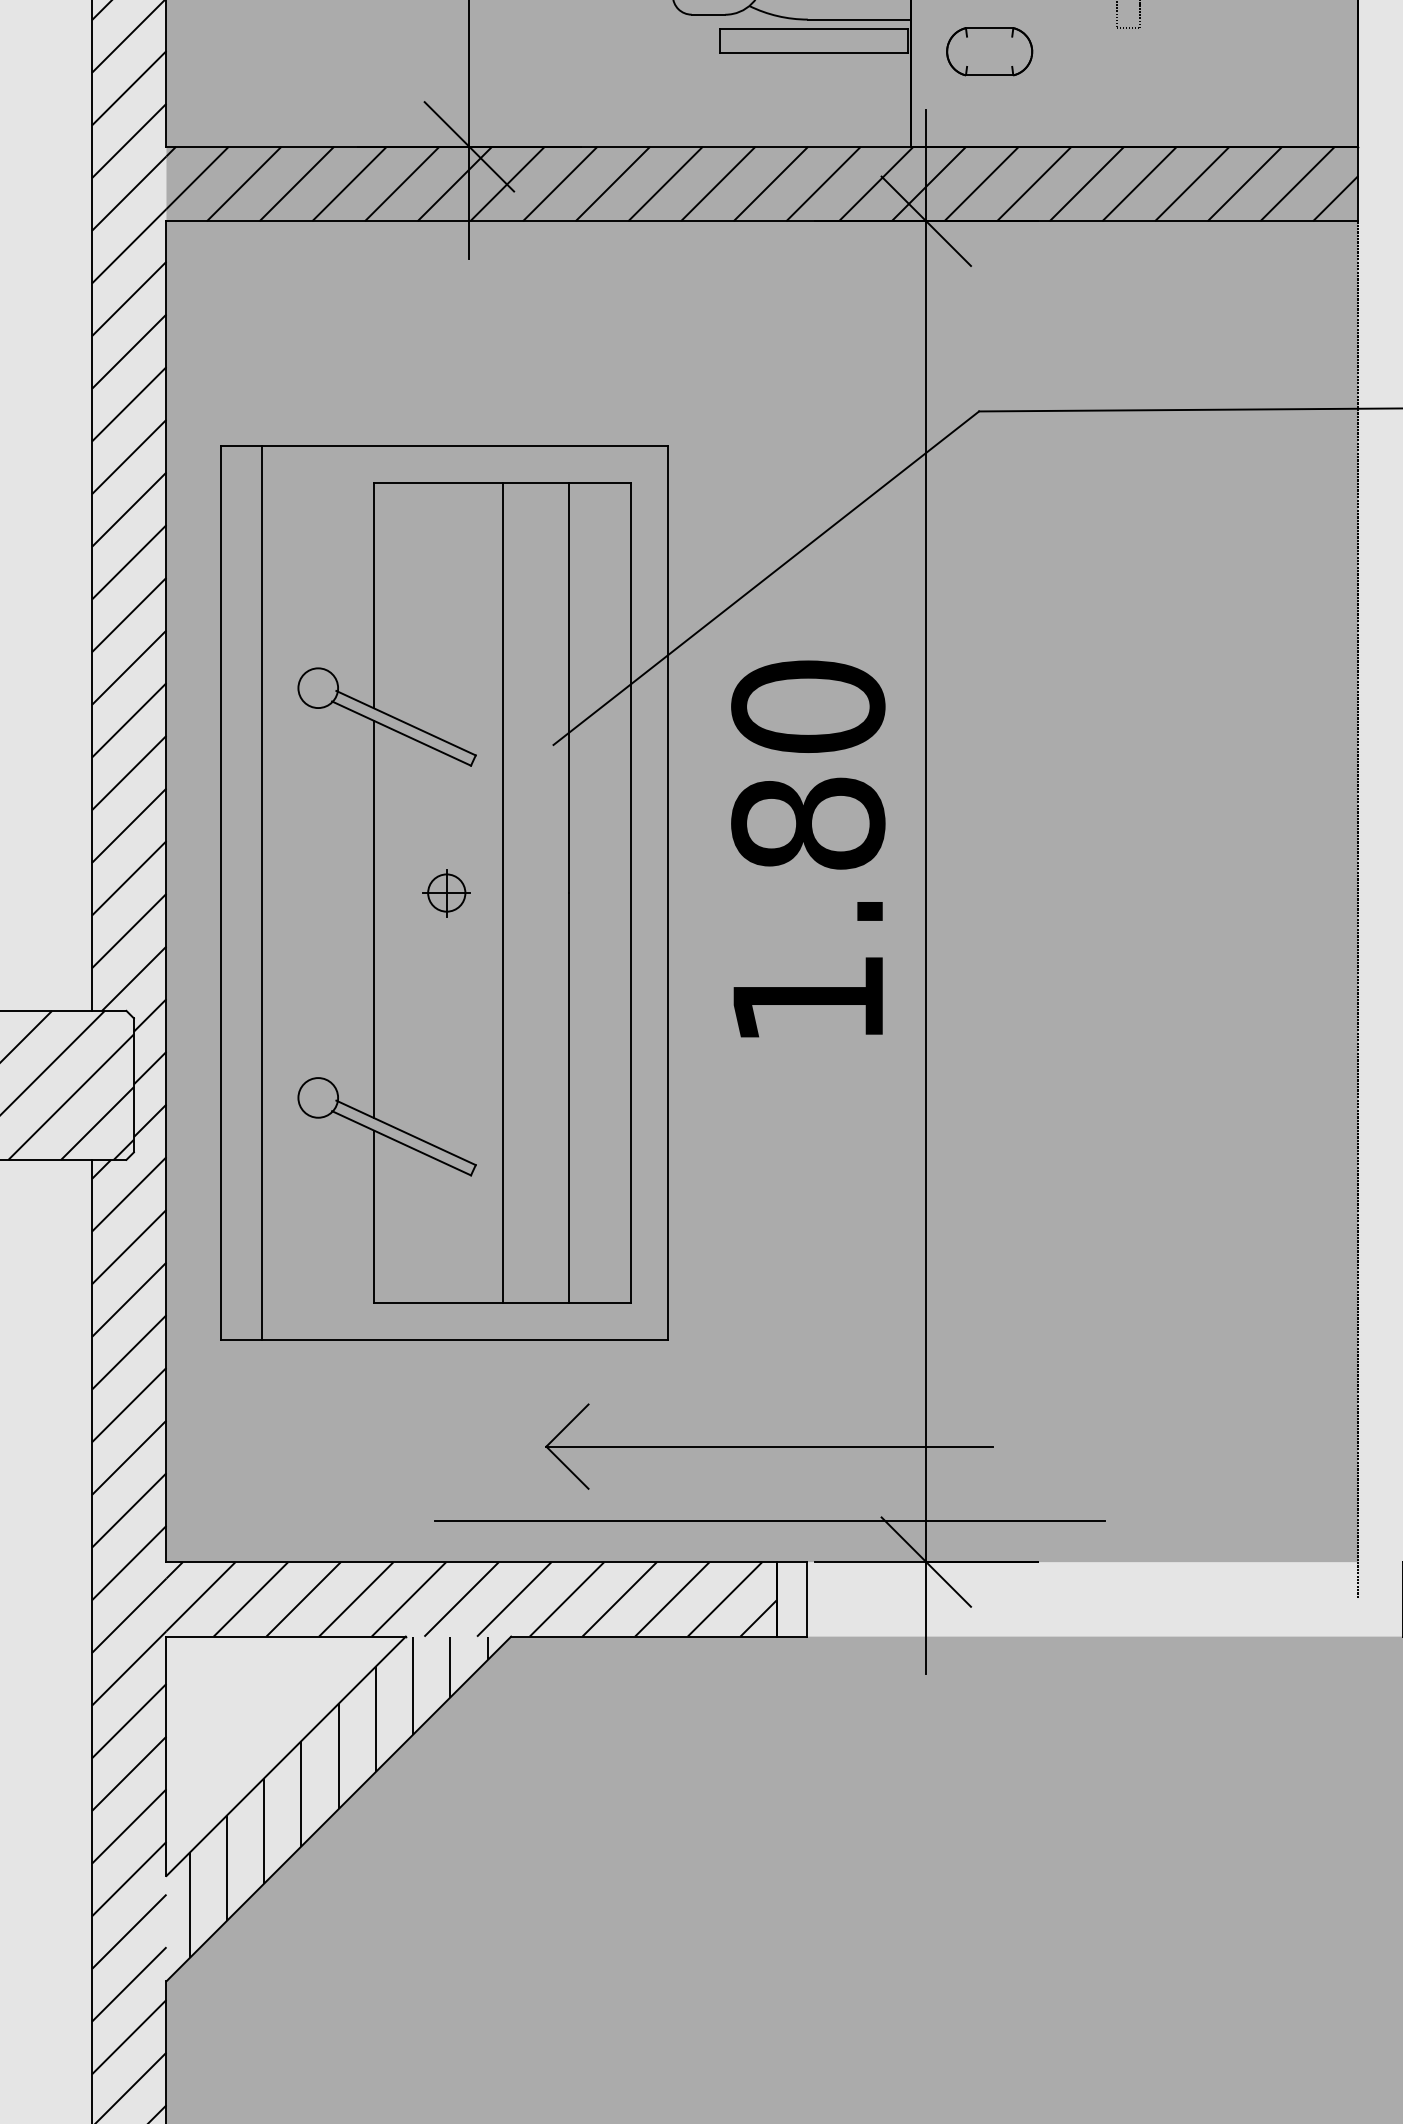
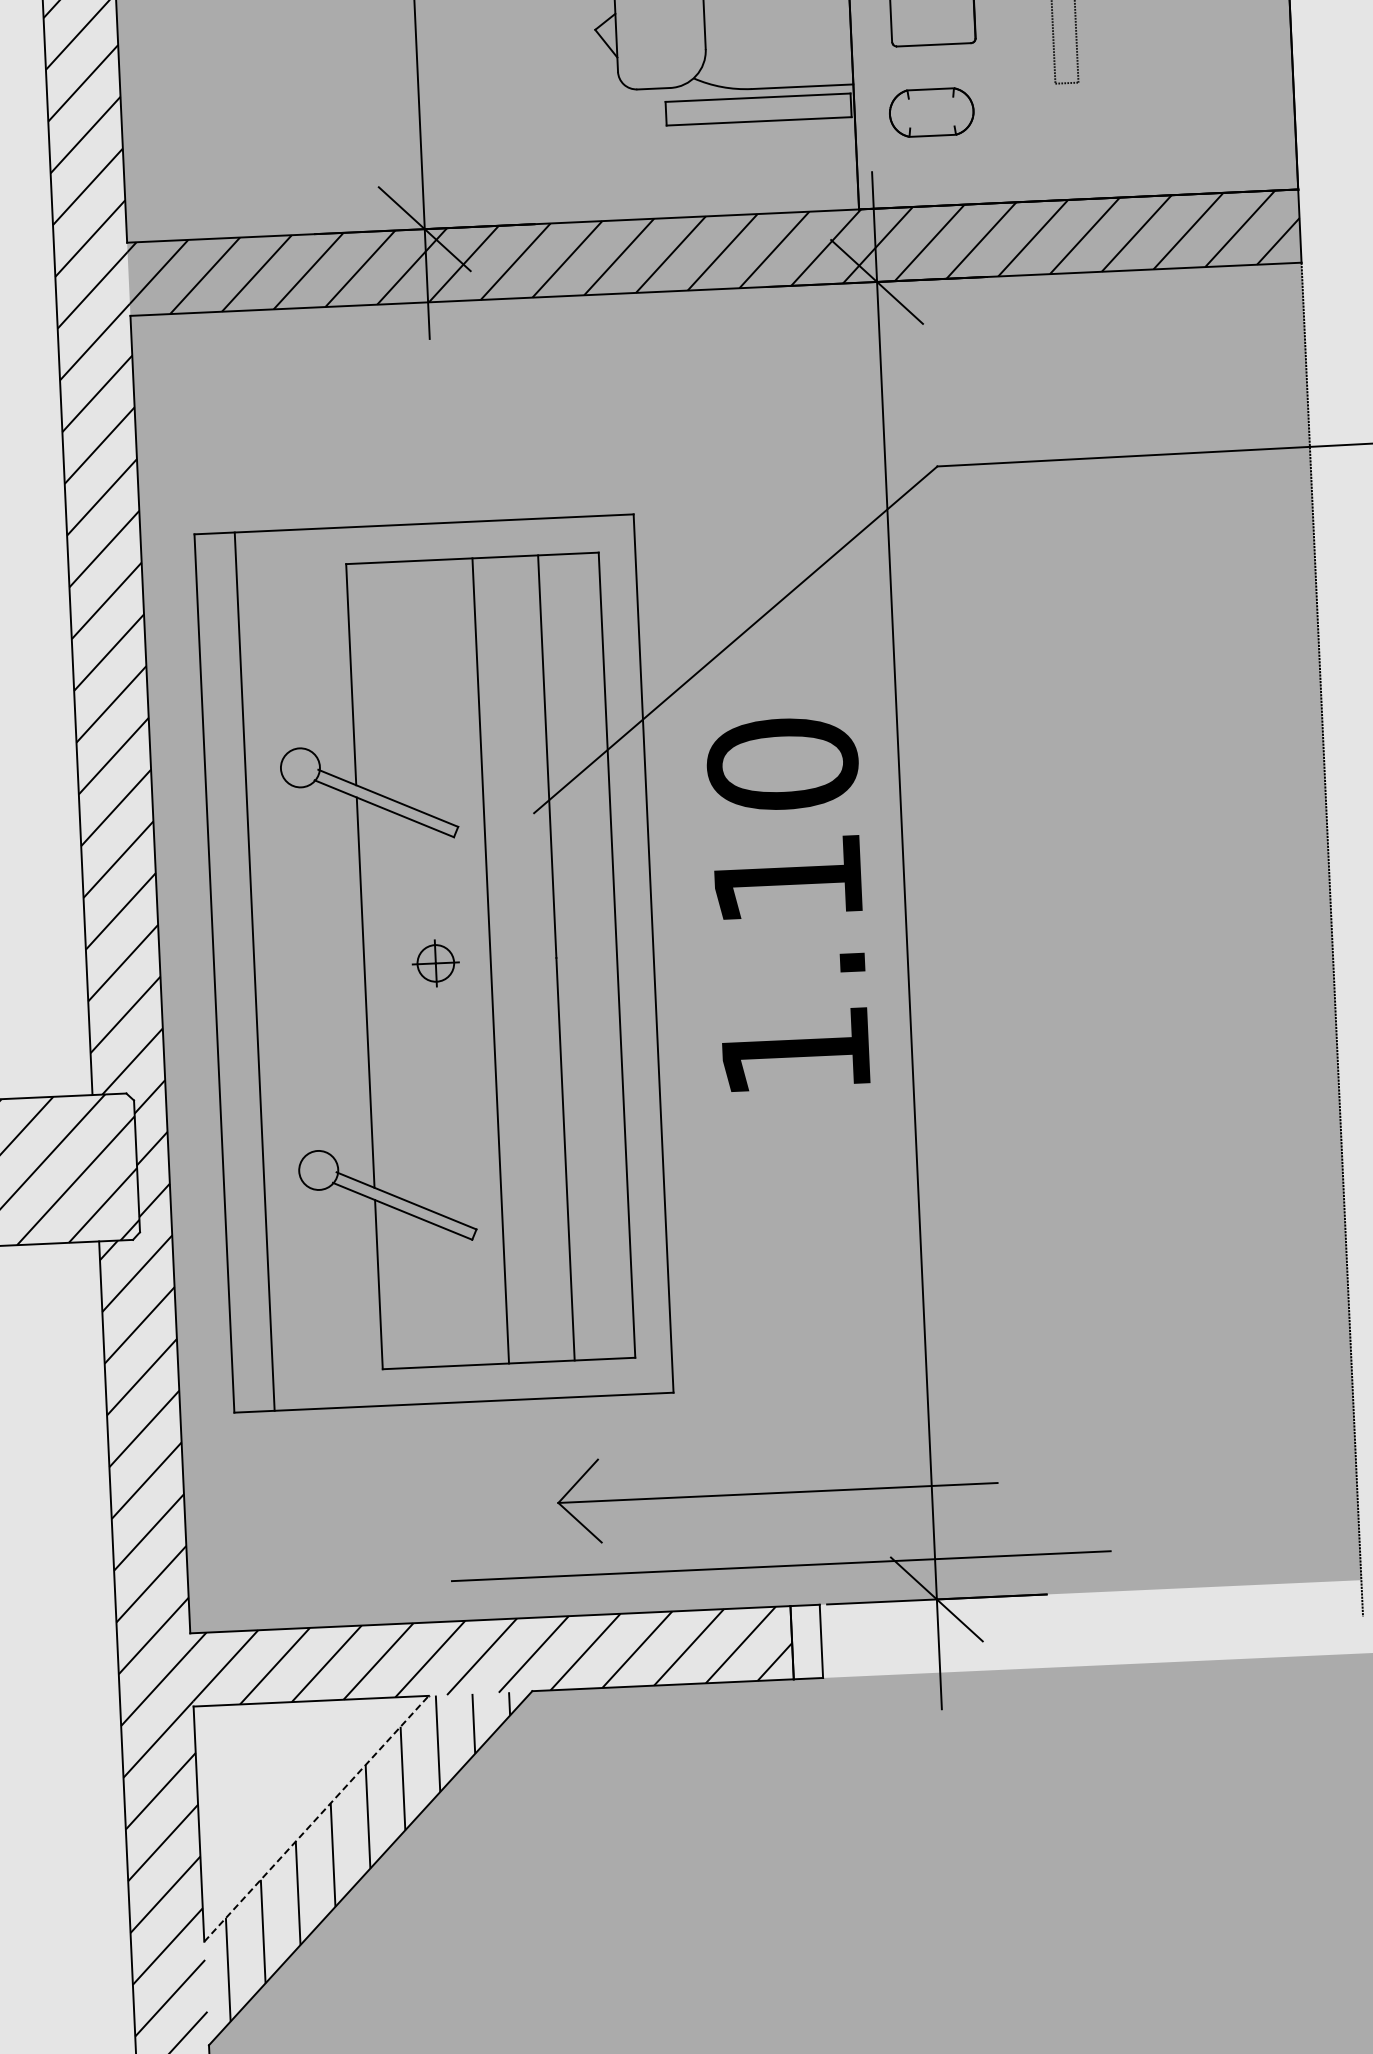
text: (808, 823) -> (788, 878), 1.80 -> 1.10
line: (286, 1755) -> (316, 1818), solid -> dashed

